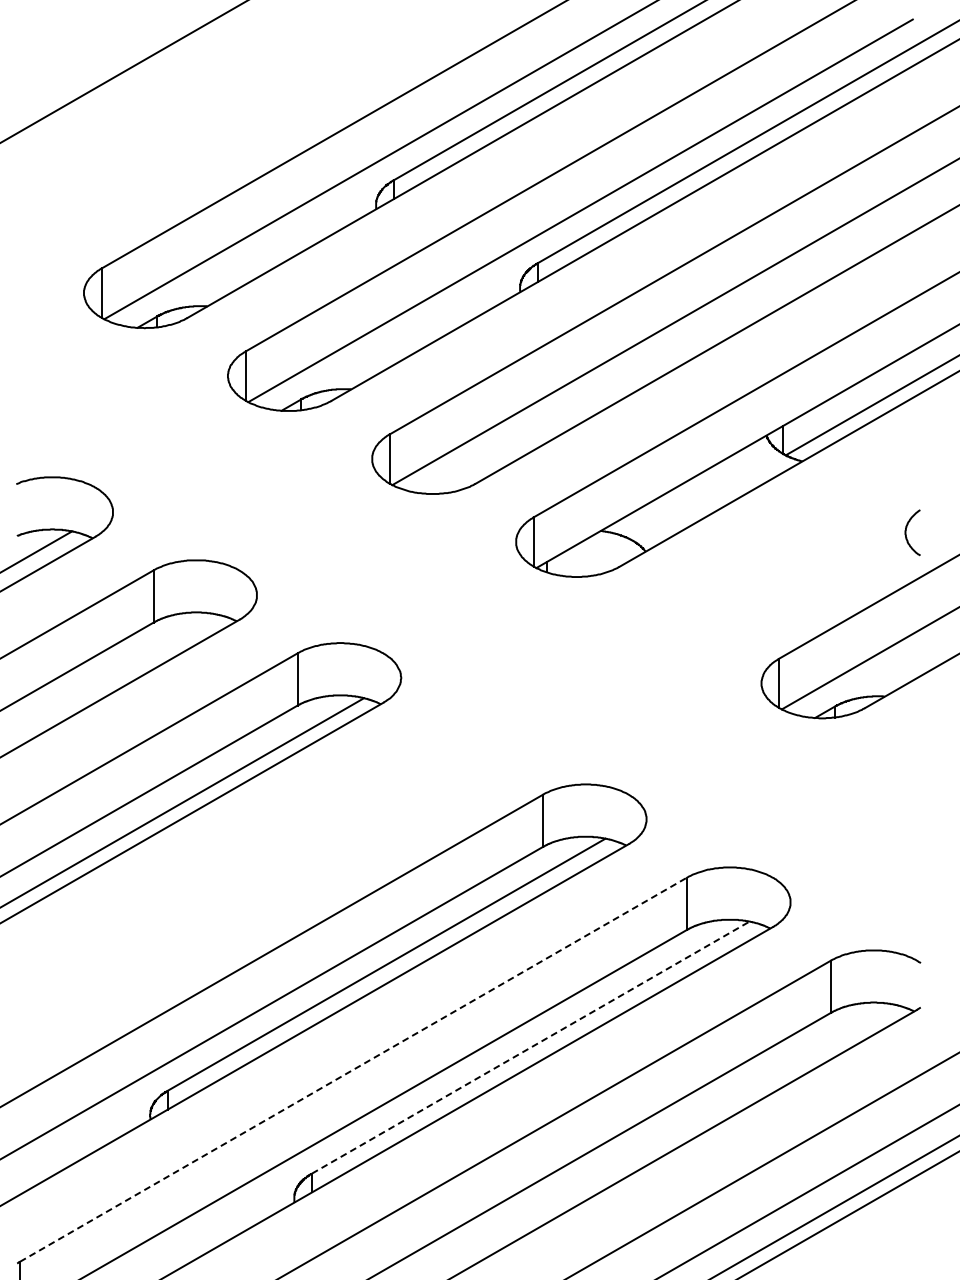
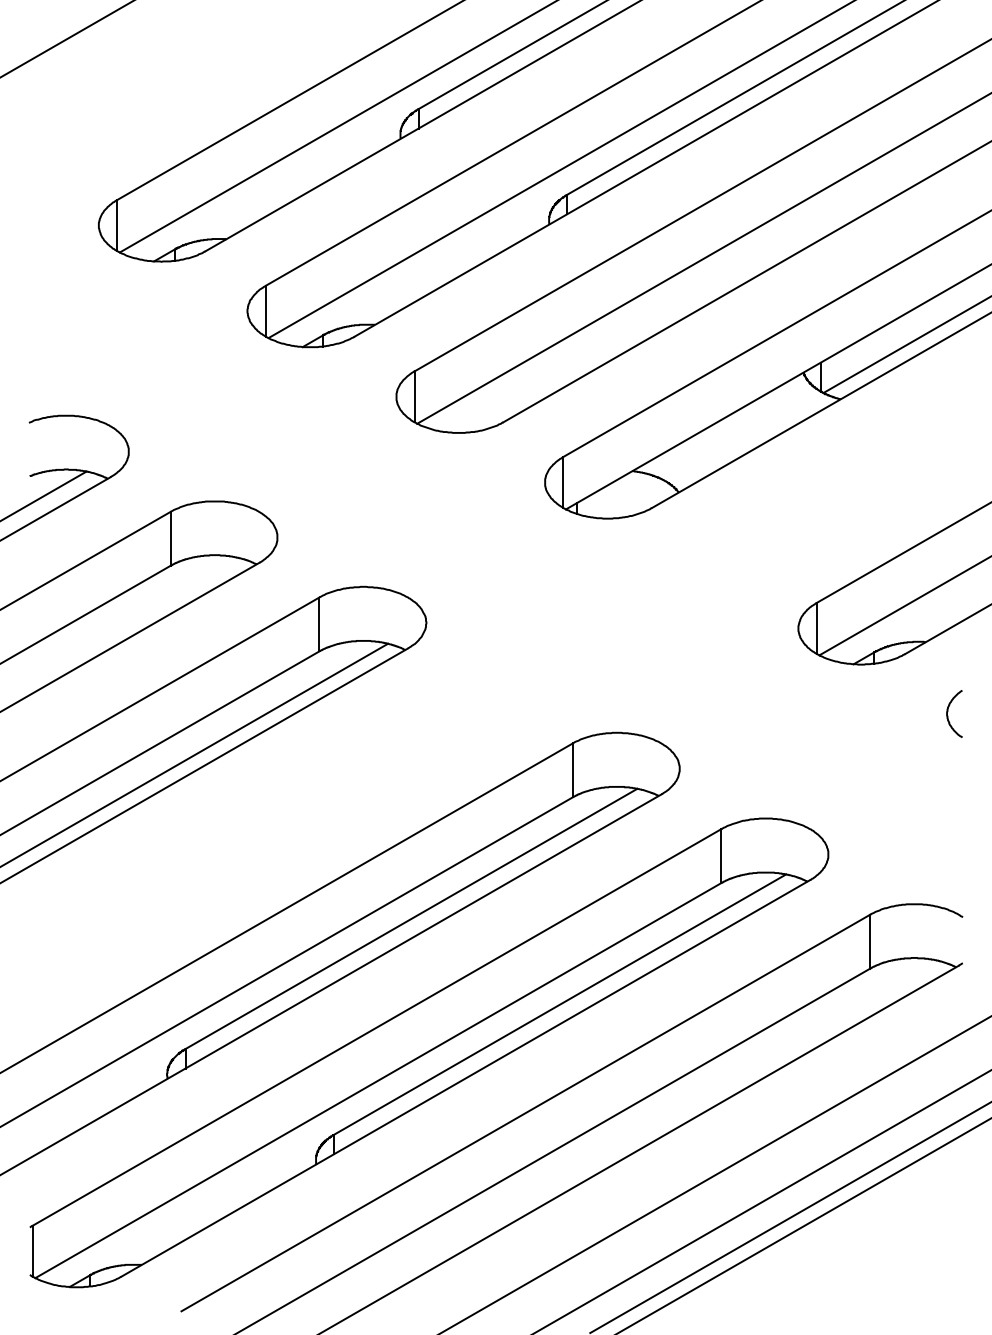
curve: (906, 530) -> (948, 711), moved
line: (531, 1047) -> (560, 1004), dashed -> solid
line: (353, 1069) -> (377, 1027), dashed -> solid

